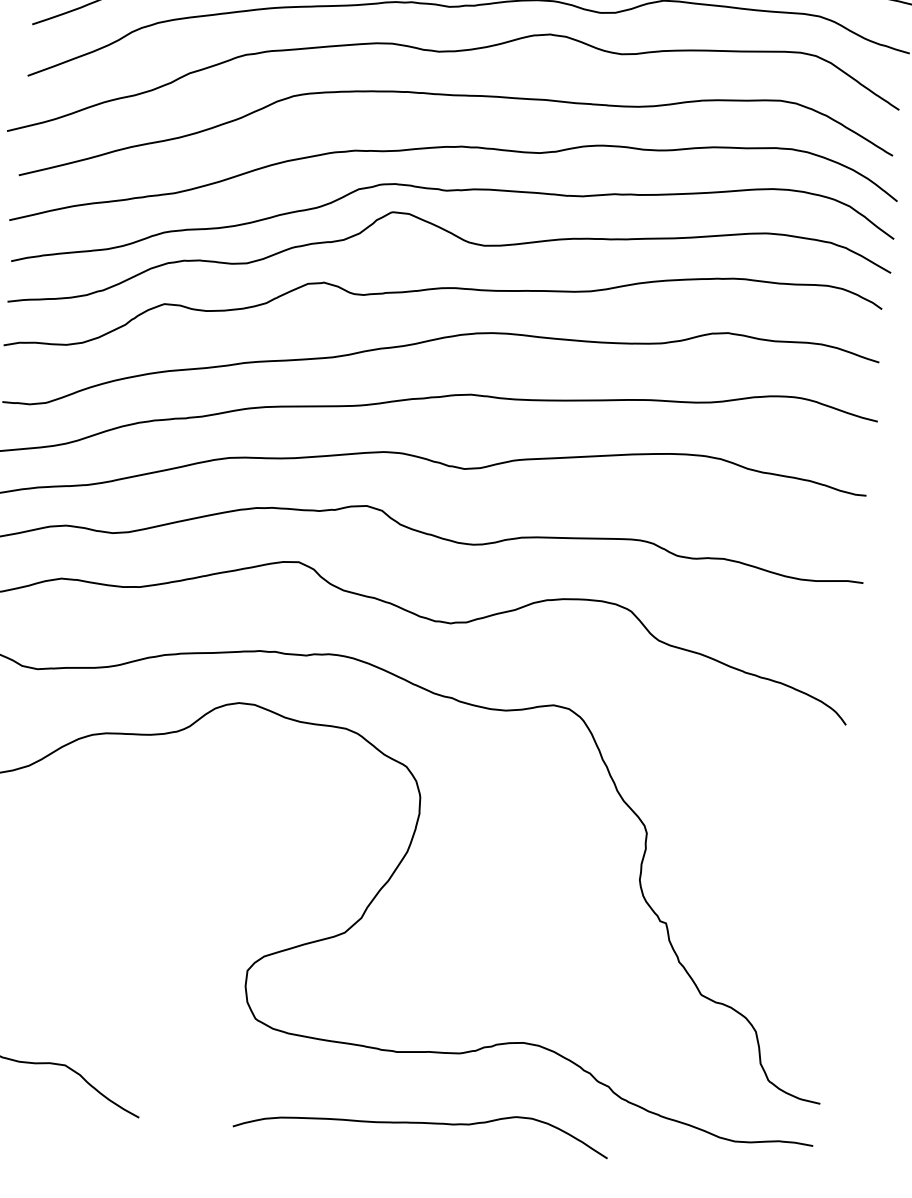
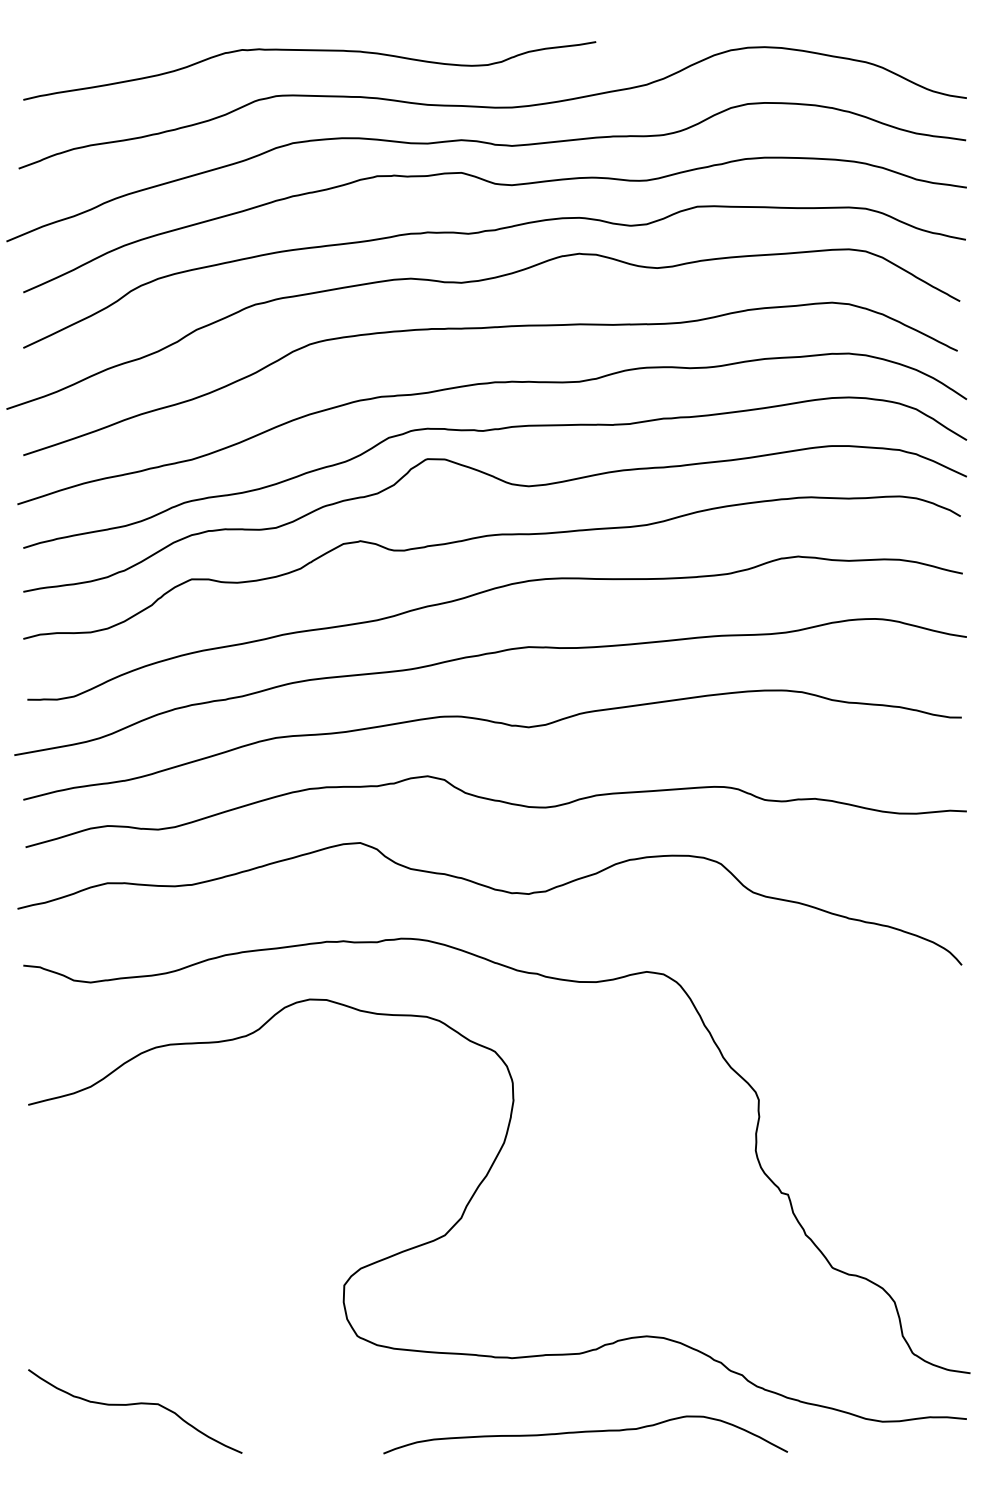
curve: (421, 1123) -> (585, 1432), moved

